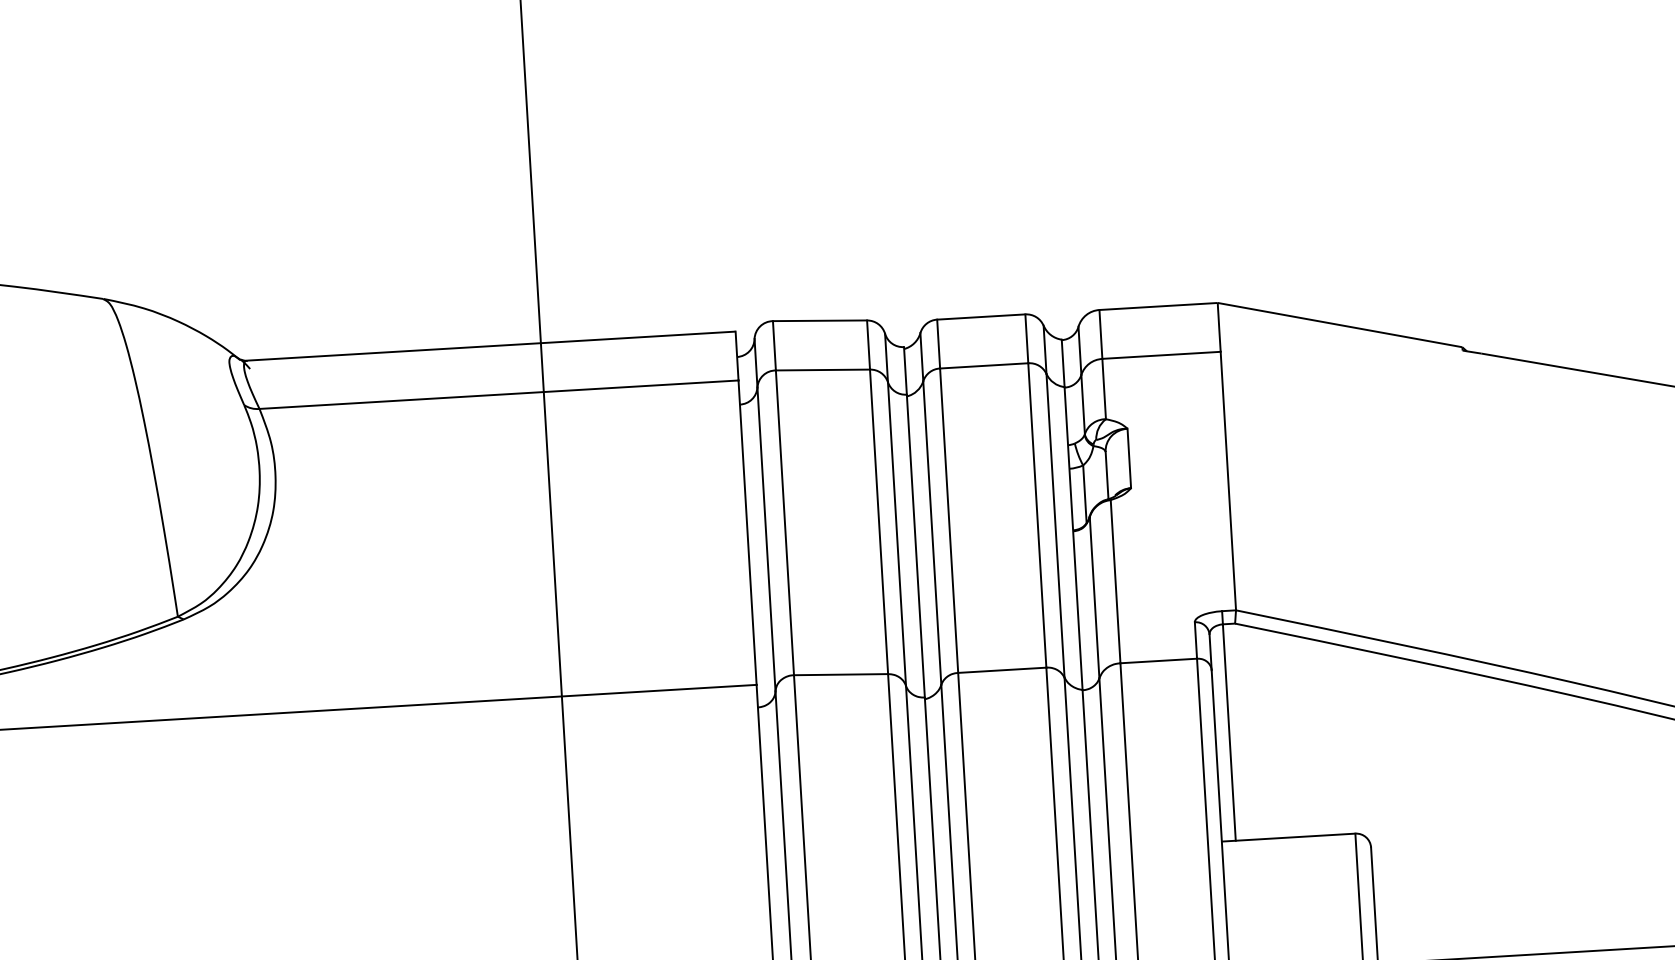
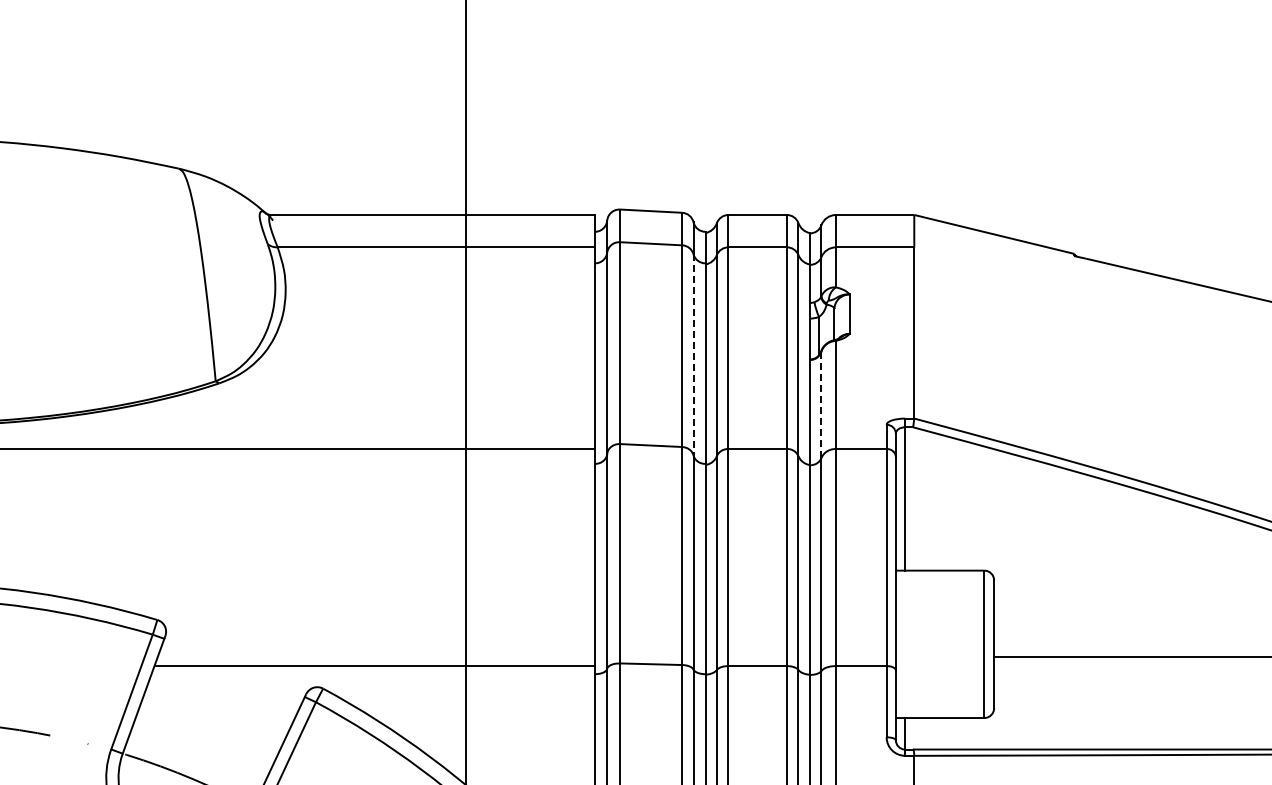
line: (896, 533) -> (693, 354), solid -> dashed
line: (1094, 597) -> (821, 404), solid -> dashed

